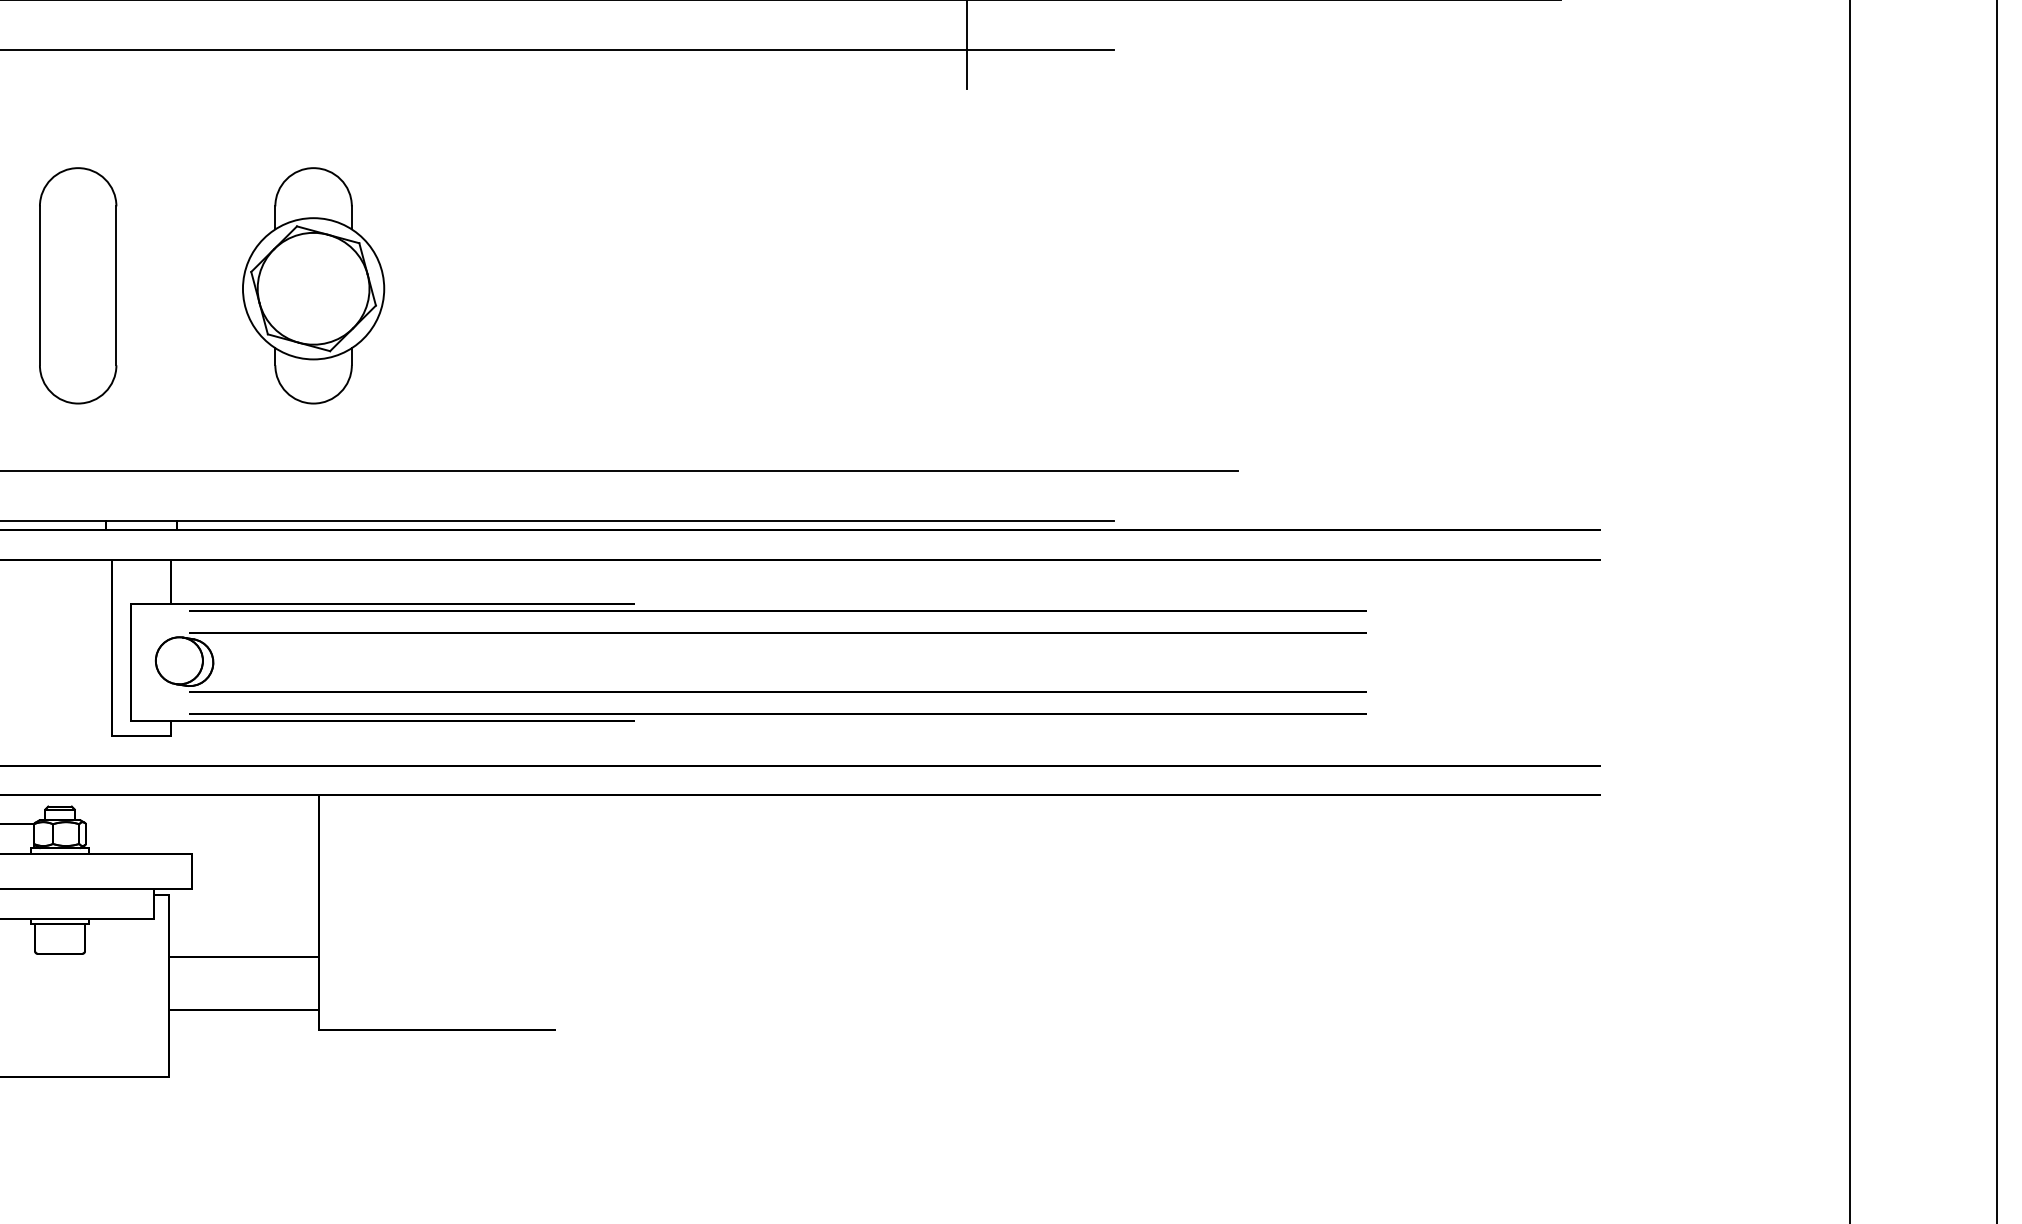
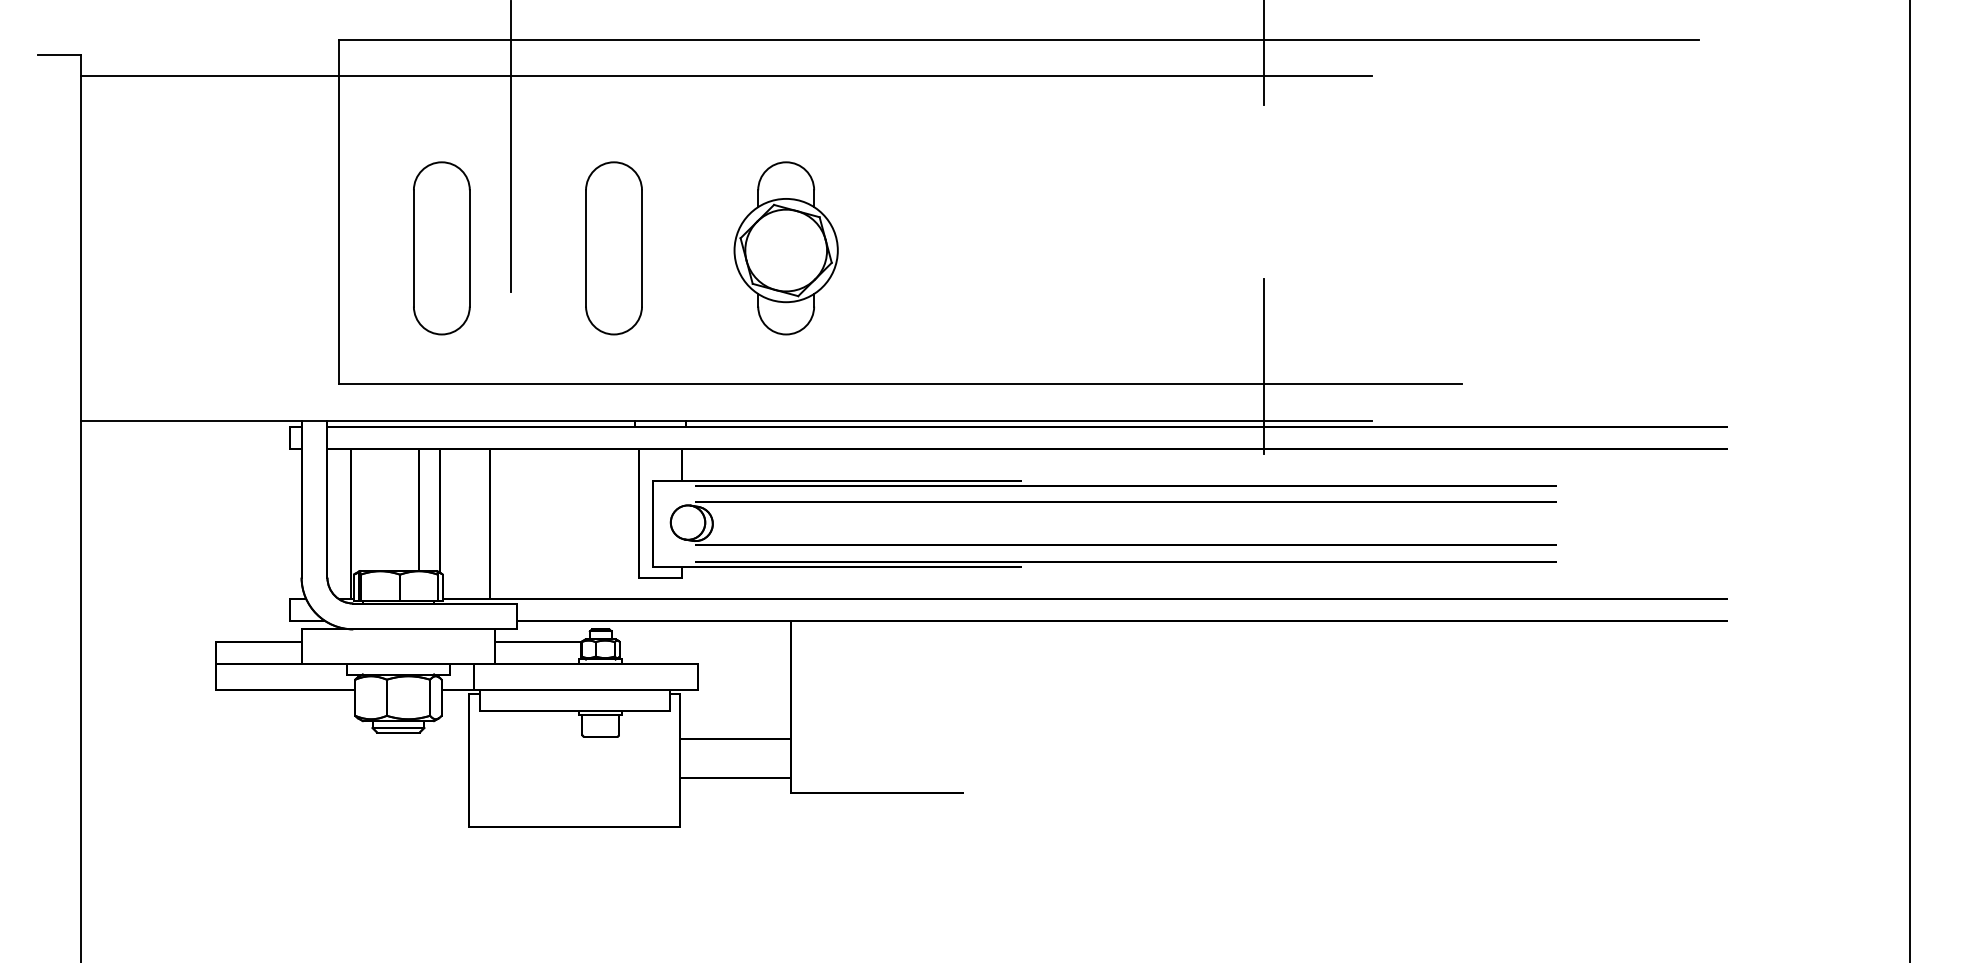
line: (966, 447) -> (1263, 366), added

